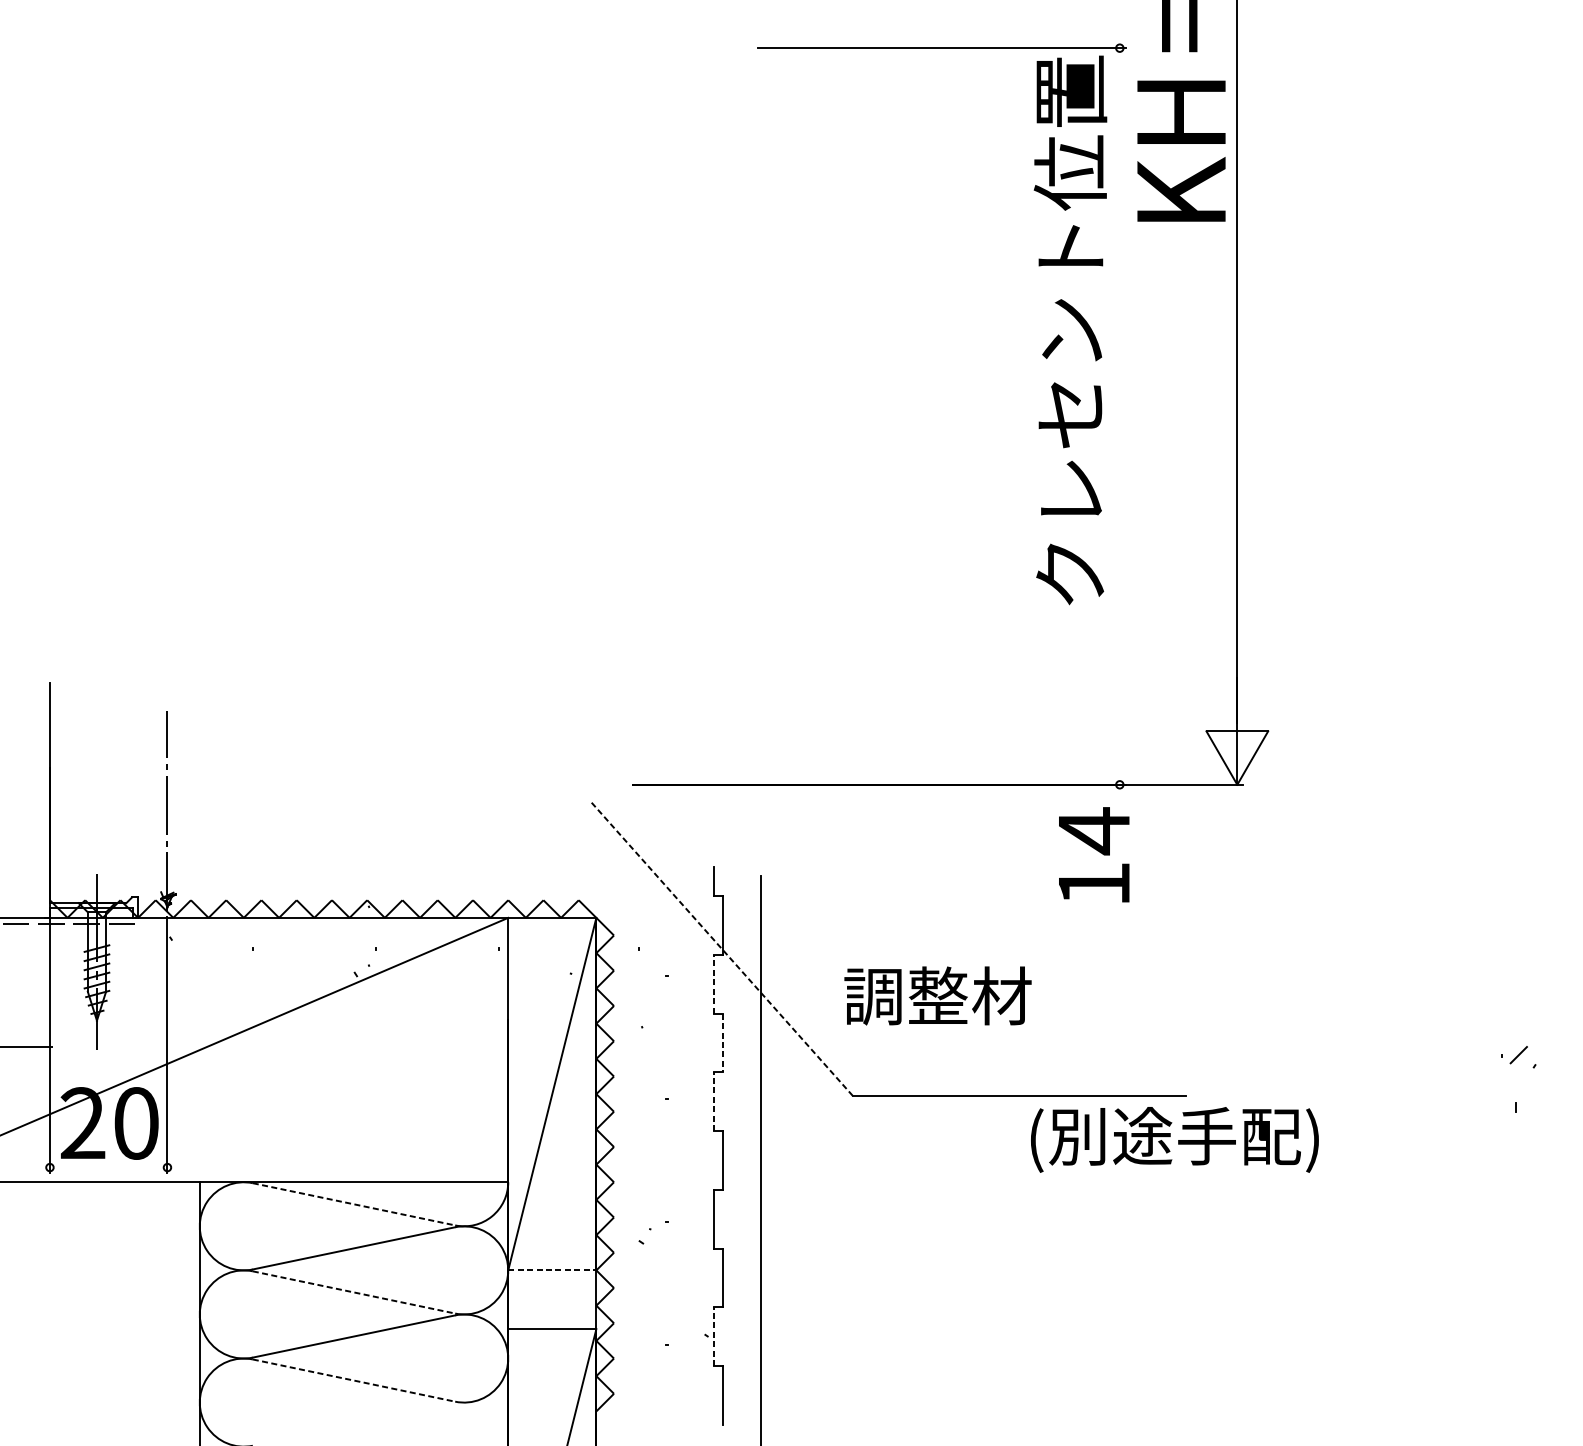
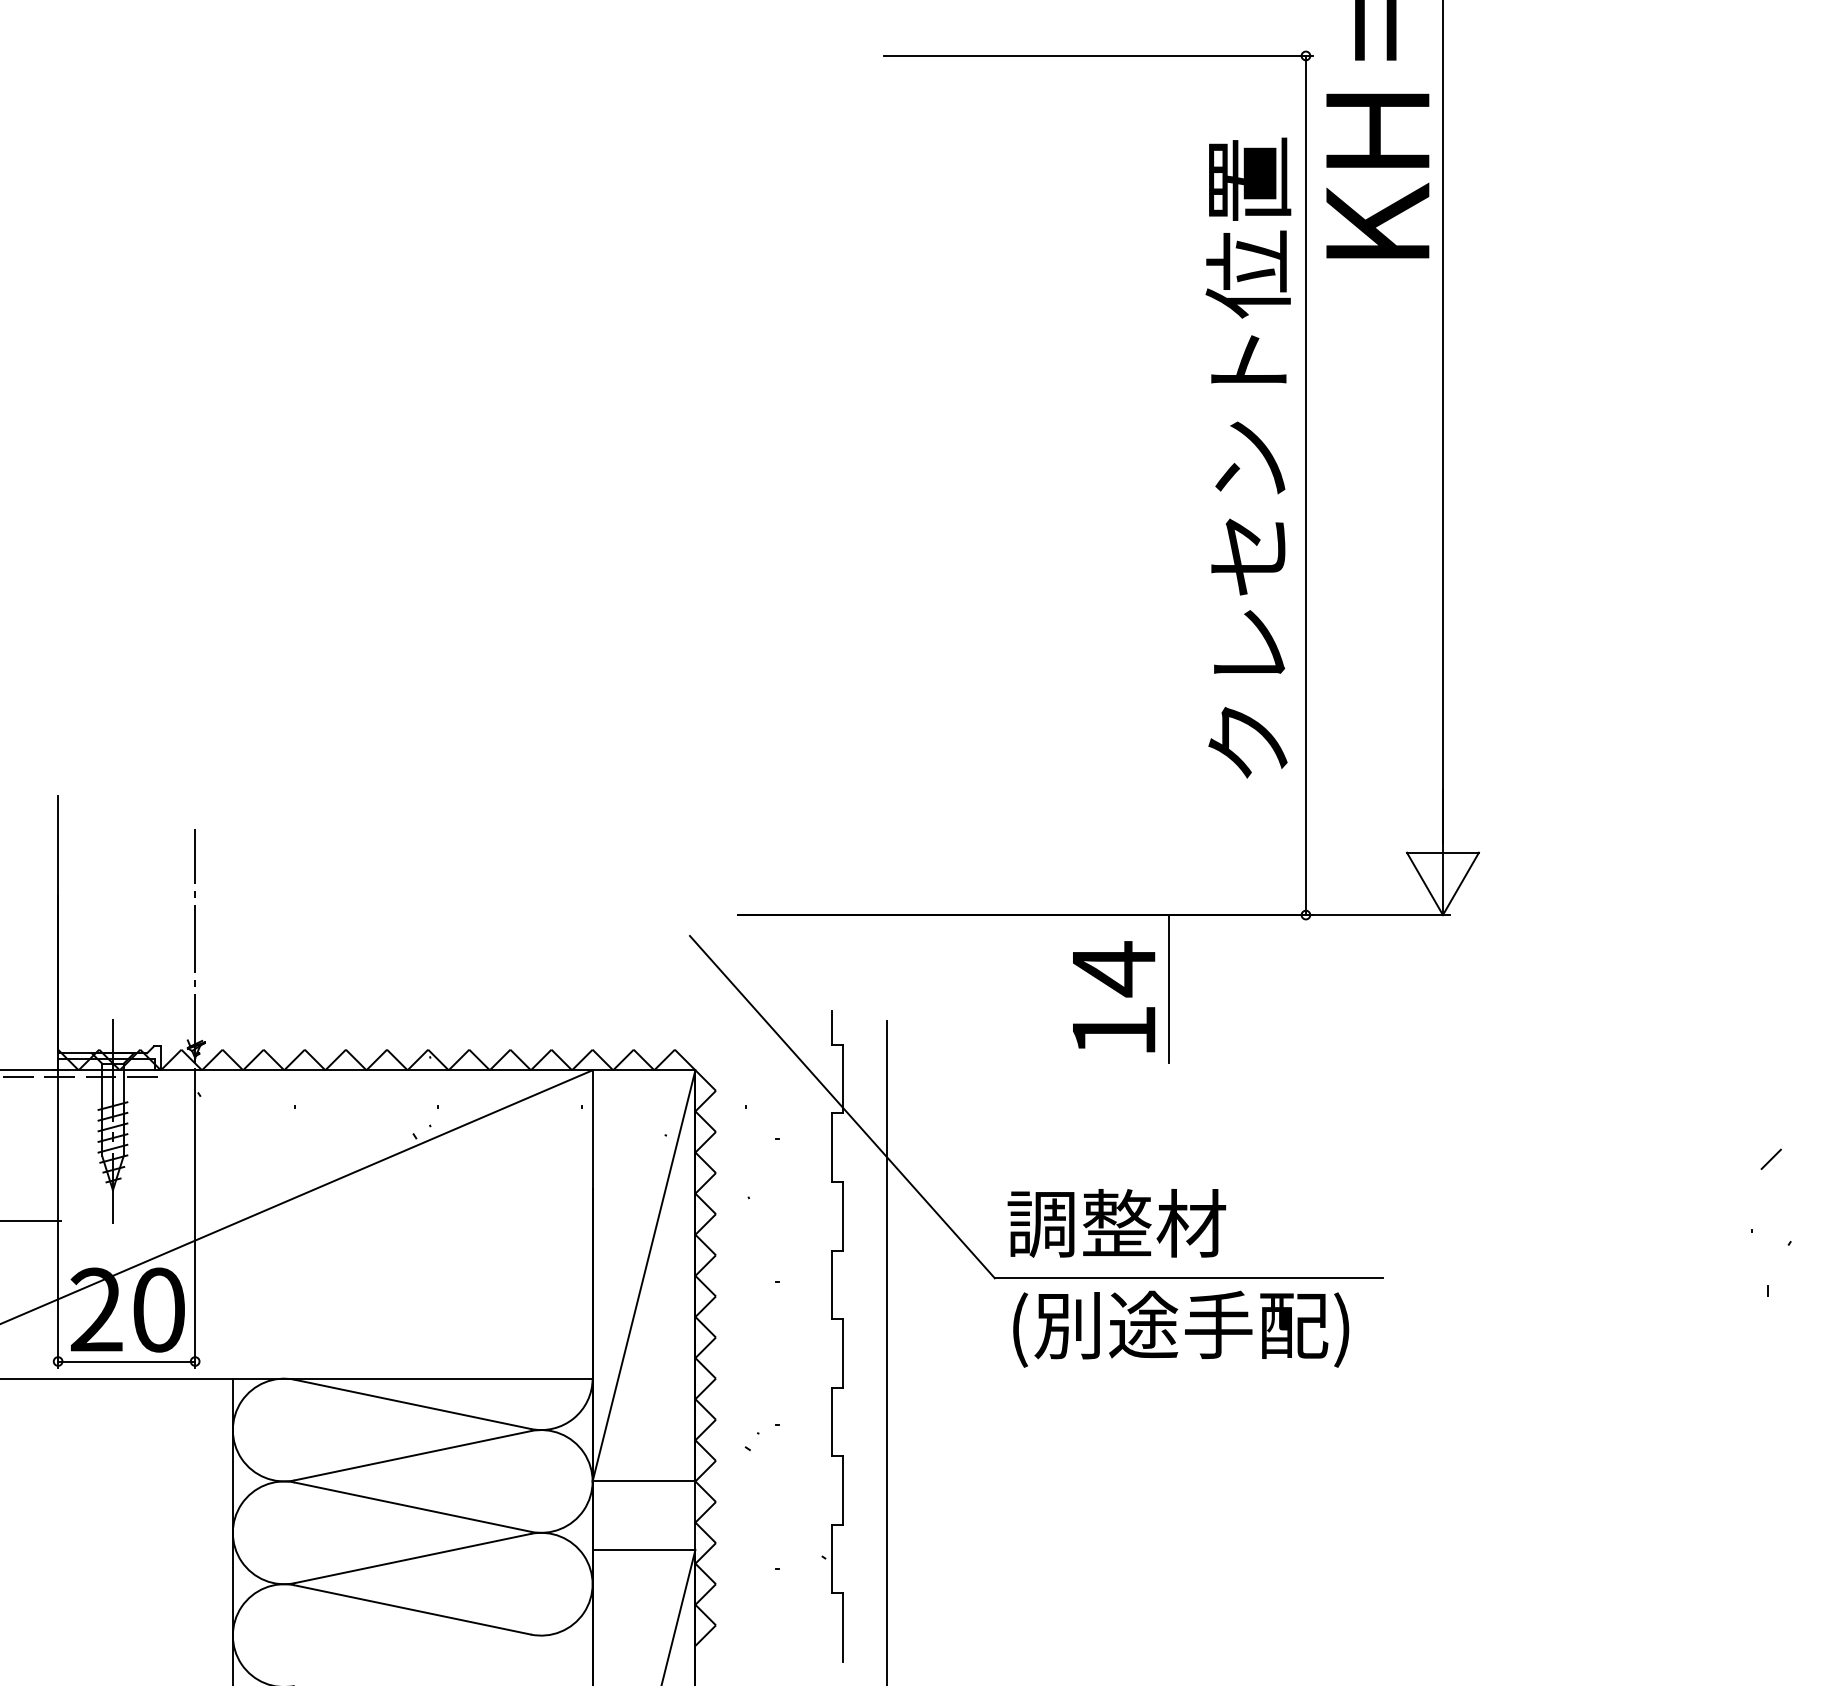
text: (1070, 329) -> (1248, 457), moved
line: (1119, 416) -> (1305, 485), added
line: (1001, 848) -> (1168, 989), added
text: (1094, 854) -> (1114, 996), moved
line: (722, 949) -> (842, 1107), dashed -> solid
line: (713, 984) -> (832, 1147), dashed -> solid
text: (937, 996) -> (1116, 1223), moved
line: (722, 1043) -> (842, 1216), dashed -> solid
line: (1518, 1054) -> (1770, 1158), moved
line: (713, 1101) -> (832, 1284), dashed -> solid
text: (1175, 1139) -> (1181, 1328), moved
line: (108, 1167) -> (126, 1361), added
line: (353, 1204) -> (412, 1404), dashed -> solid
line: (552, 1270) -> (644, 1481), dashed -> solid
line: (353, 1292) -> (412, 1507), dashed -> solid
line: (713, 1336) -> (832, 1558), dashed -> solid
line: (353, 1380) -> (412, 1609), dashed -> solid

